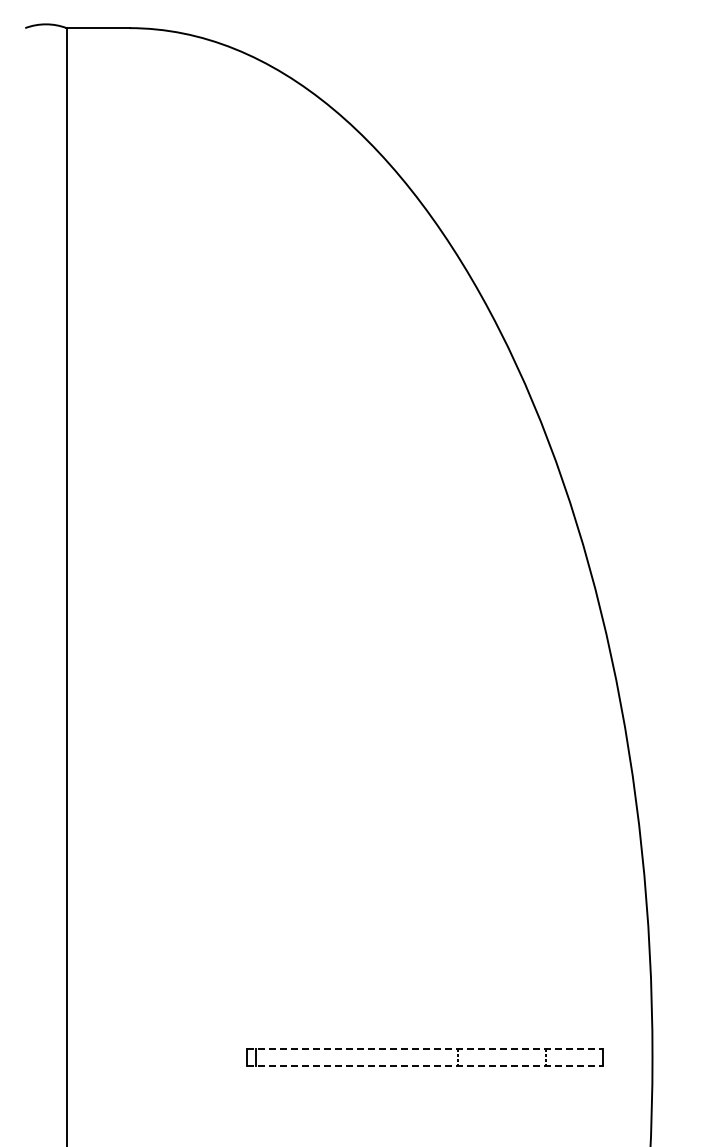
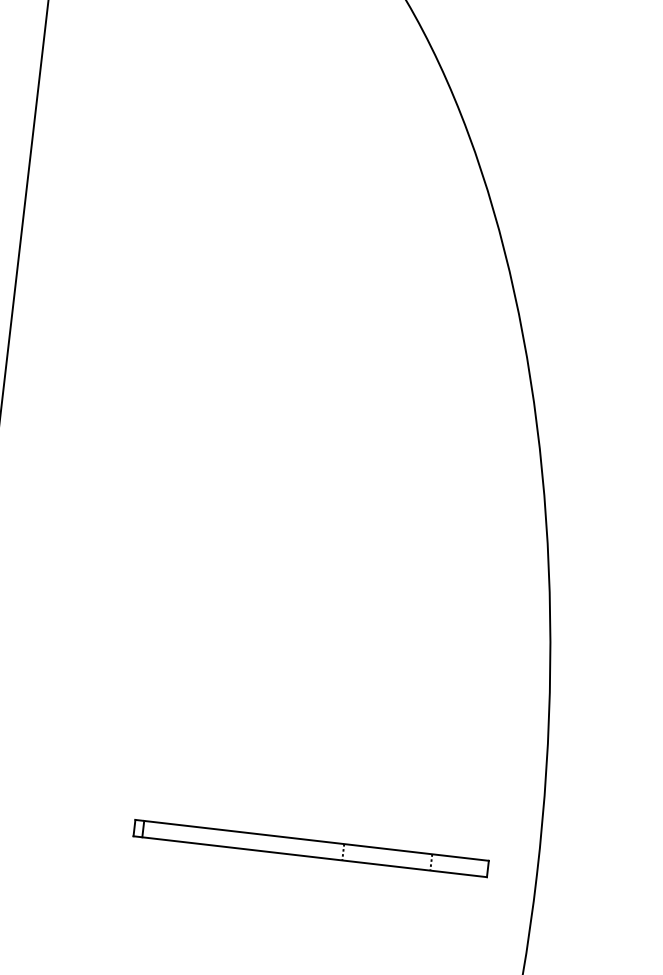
line: (425, 1049) -> (312, 840), dashed -> solid
line: (425, 1065) -> (310, 856), dashed -> solid

